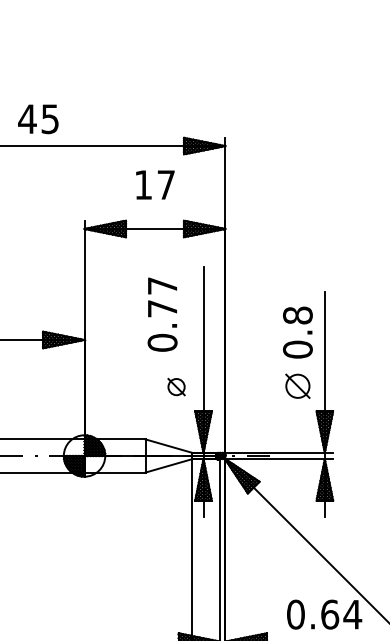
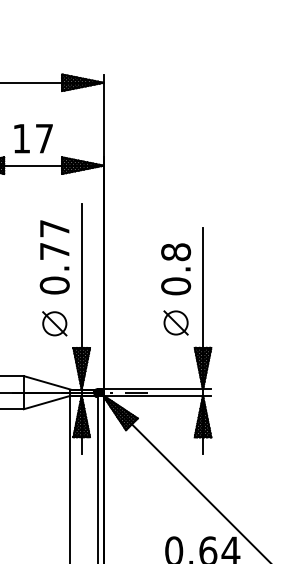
text: (155, 184) -> (33, 138), moved
text: (162, 314) -> (54, 257), moved
part: (176, 386) -> (54, 323), size x1.43

